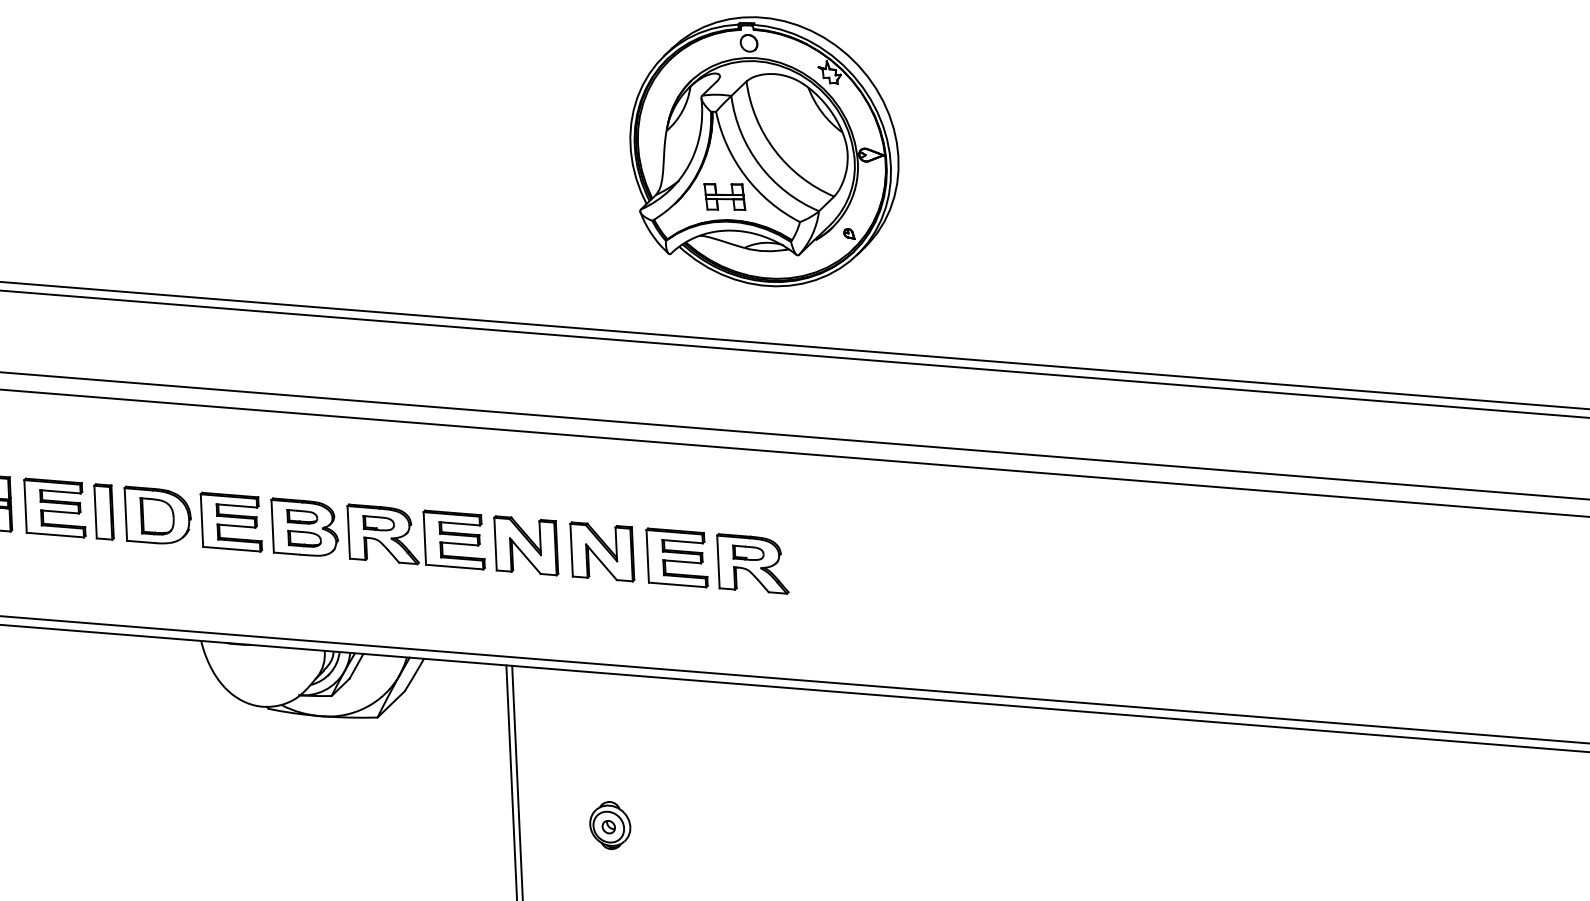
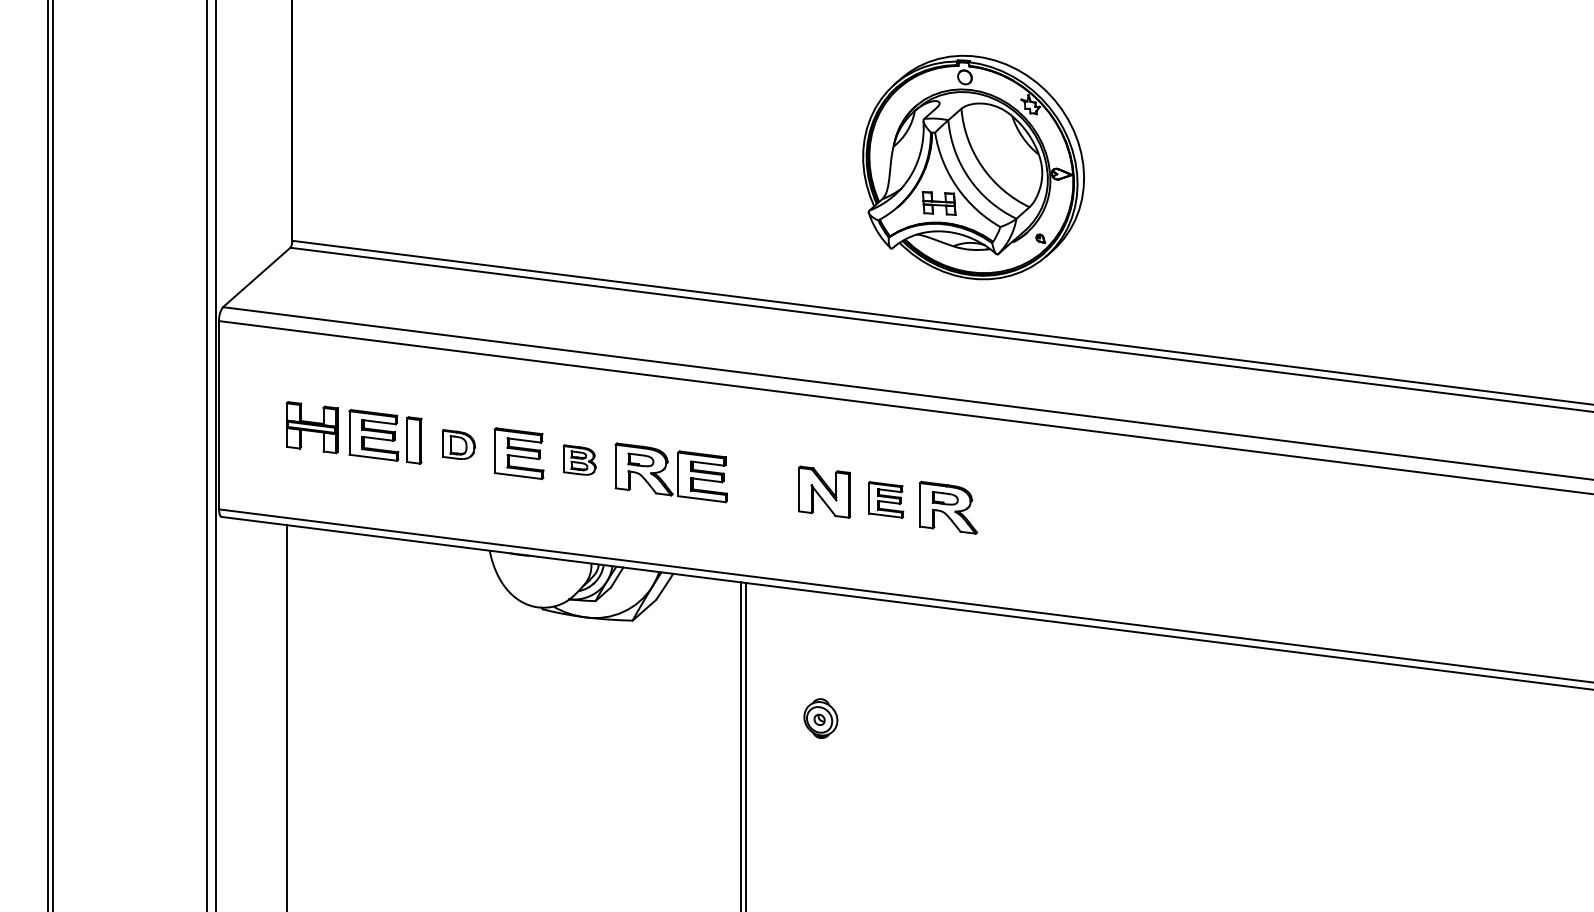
part: (157, 514) -> (458, 444), size x0.6
part: (304, 525) -> (579, 459), size x0.6
part: (525, 544) -> (761, 483), removed
part: (676, 557) -> (885, 499), size x0.7

